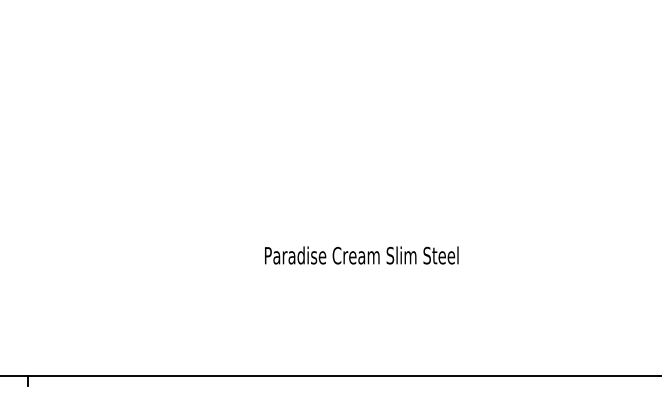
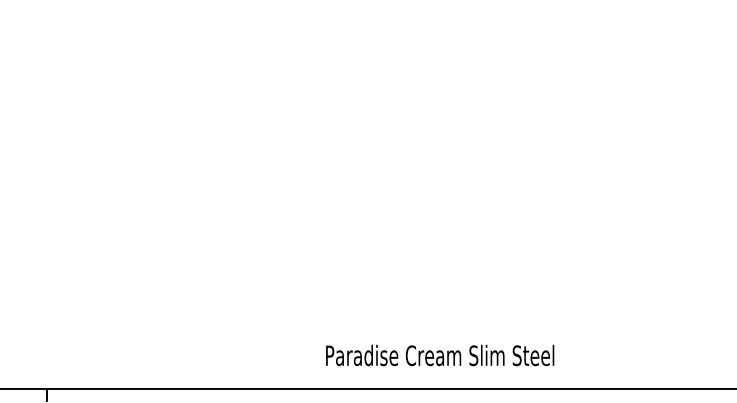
text: (361, 255) -> (439, 355), moved

